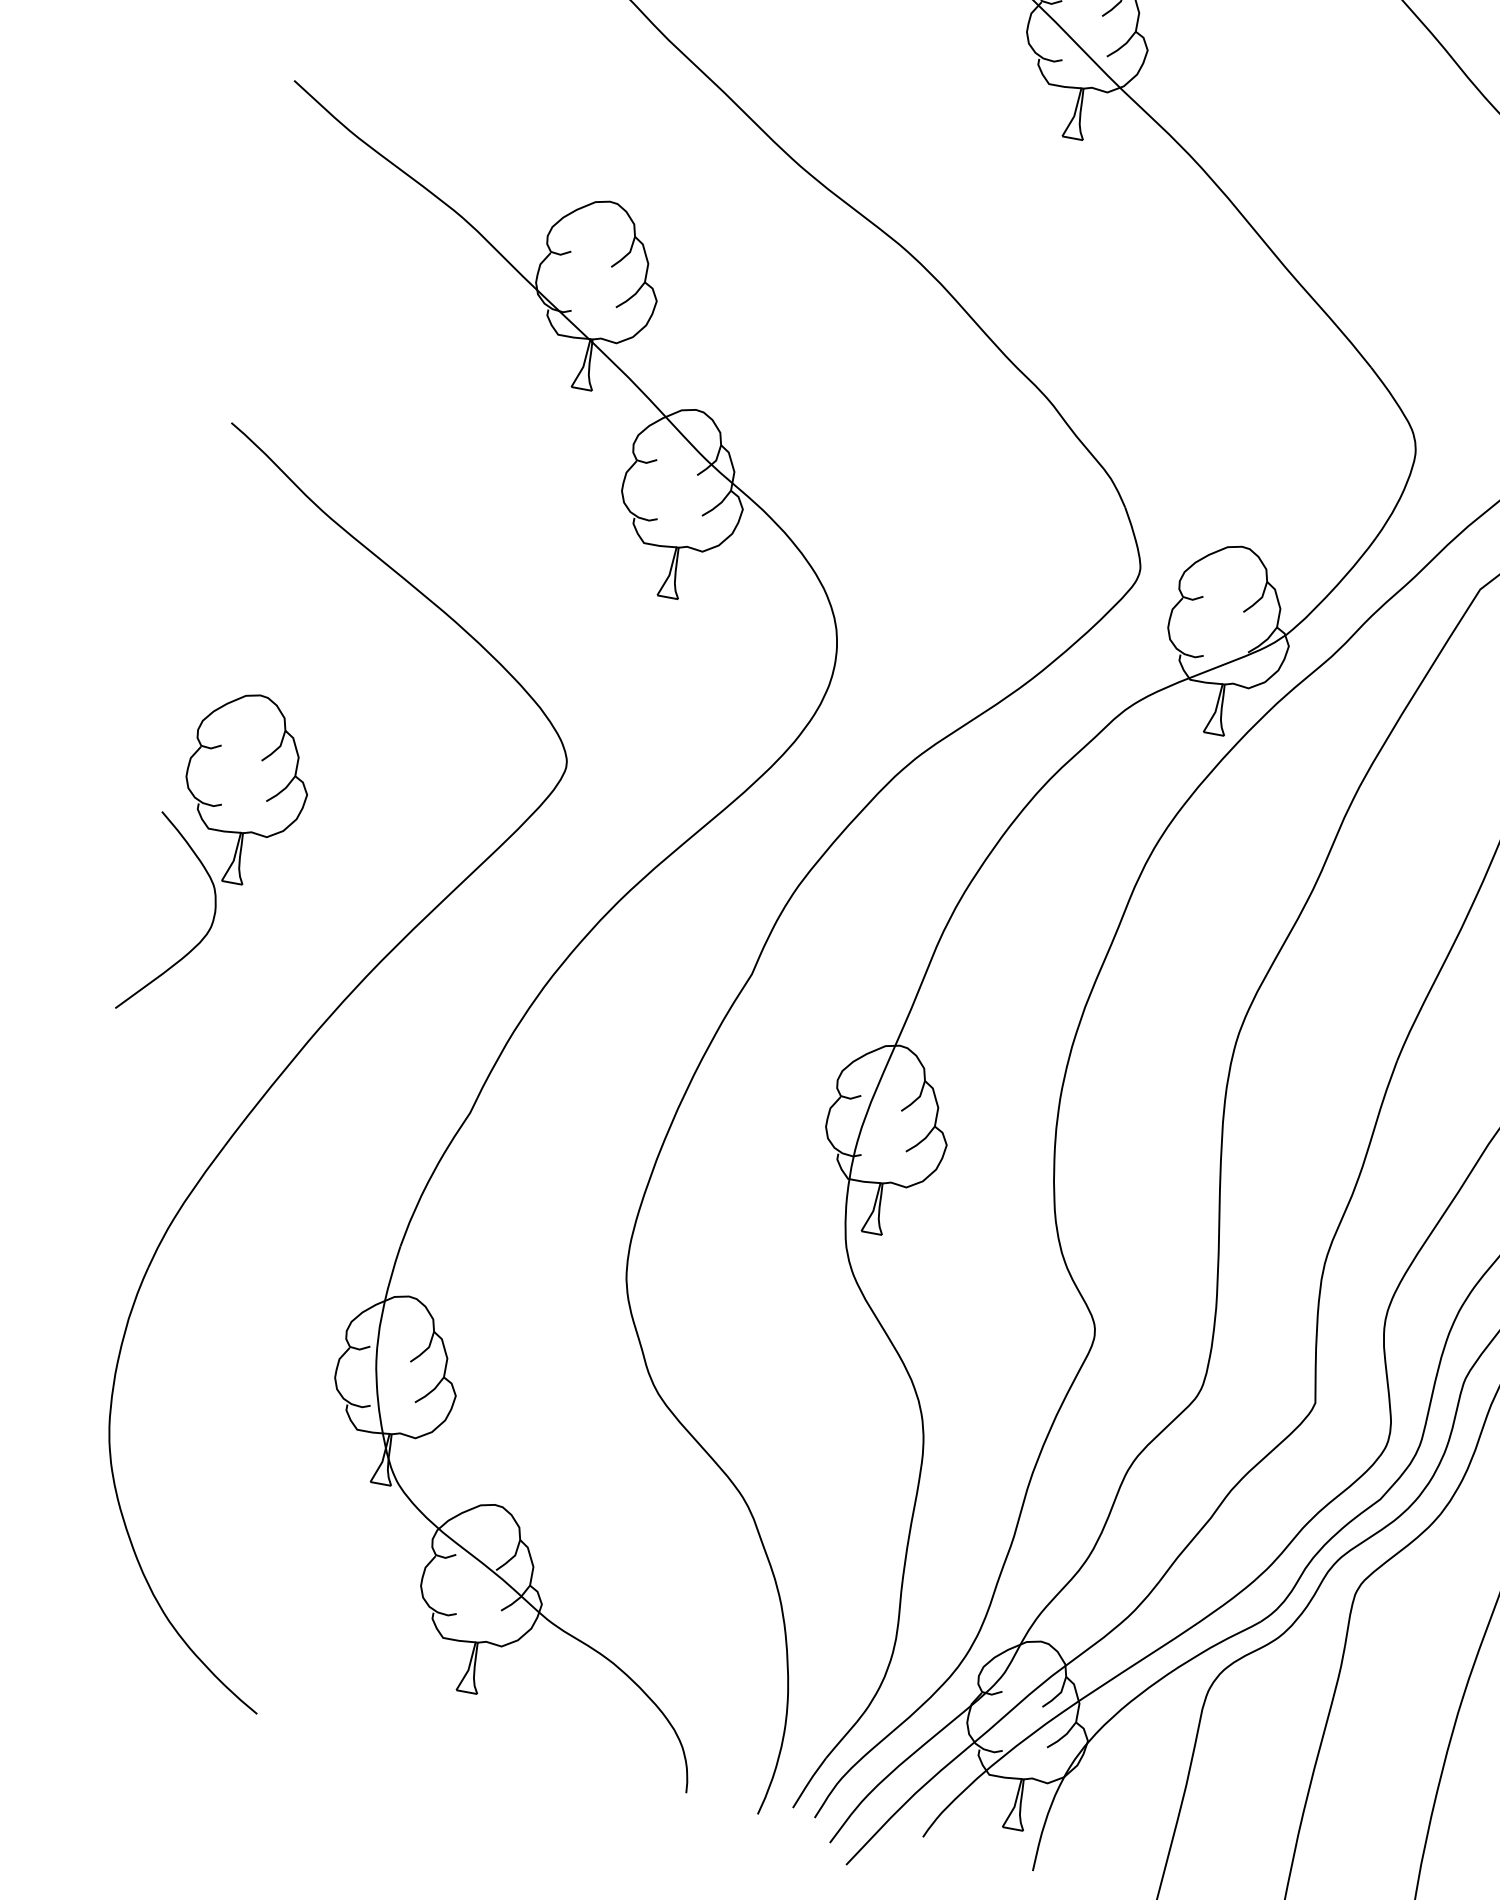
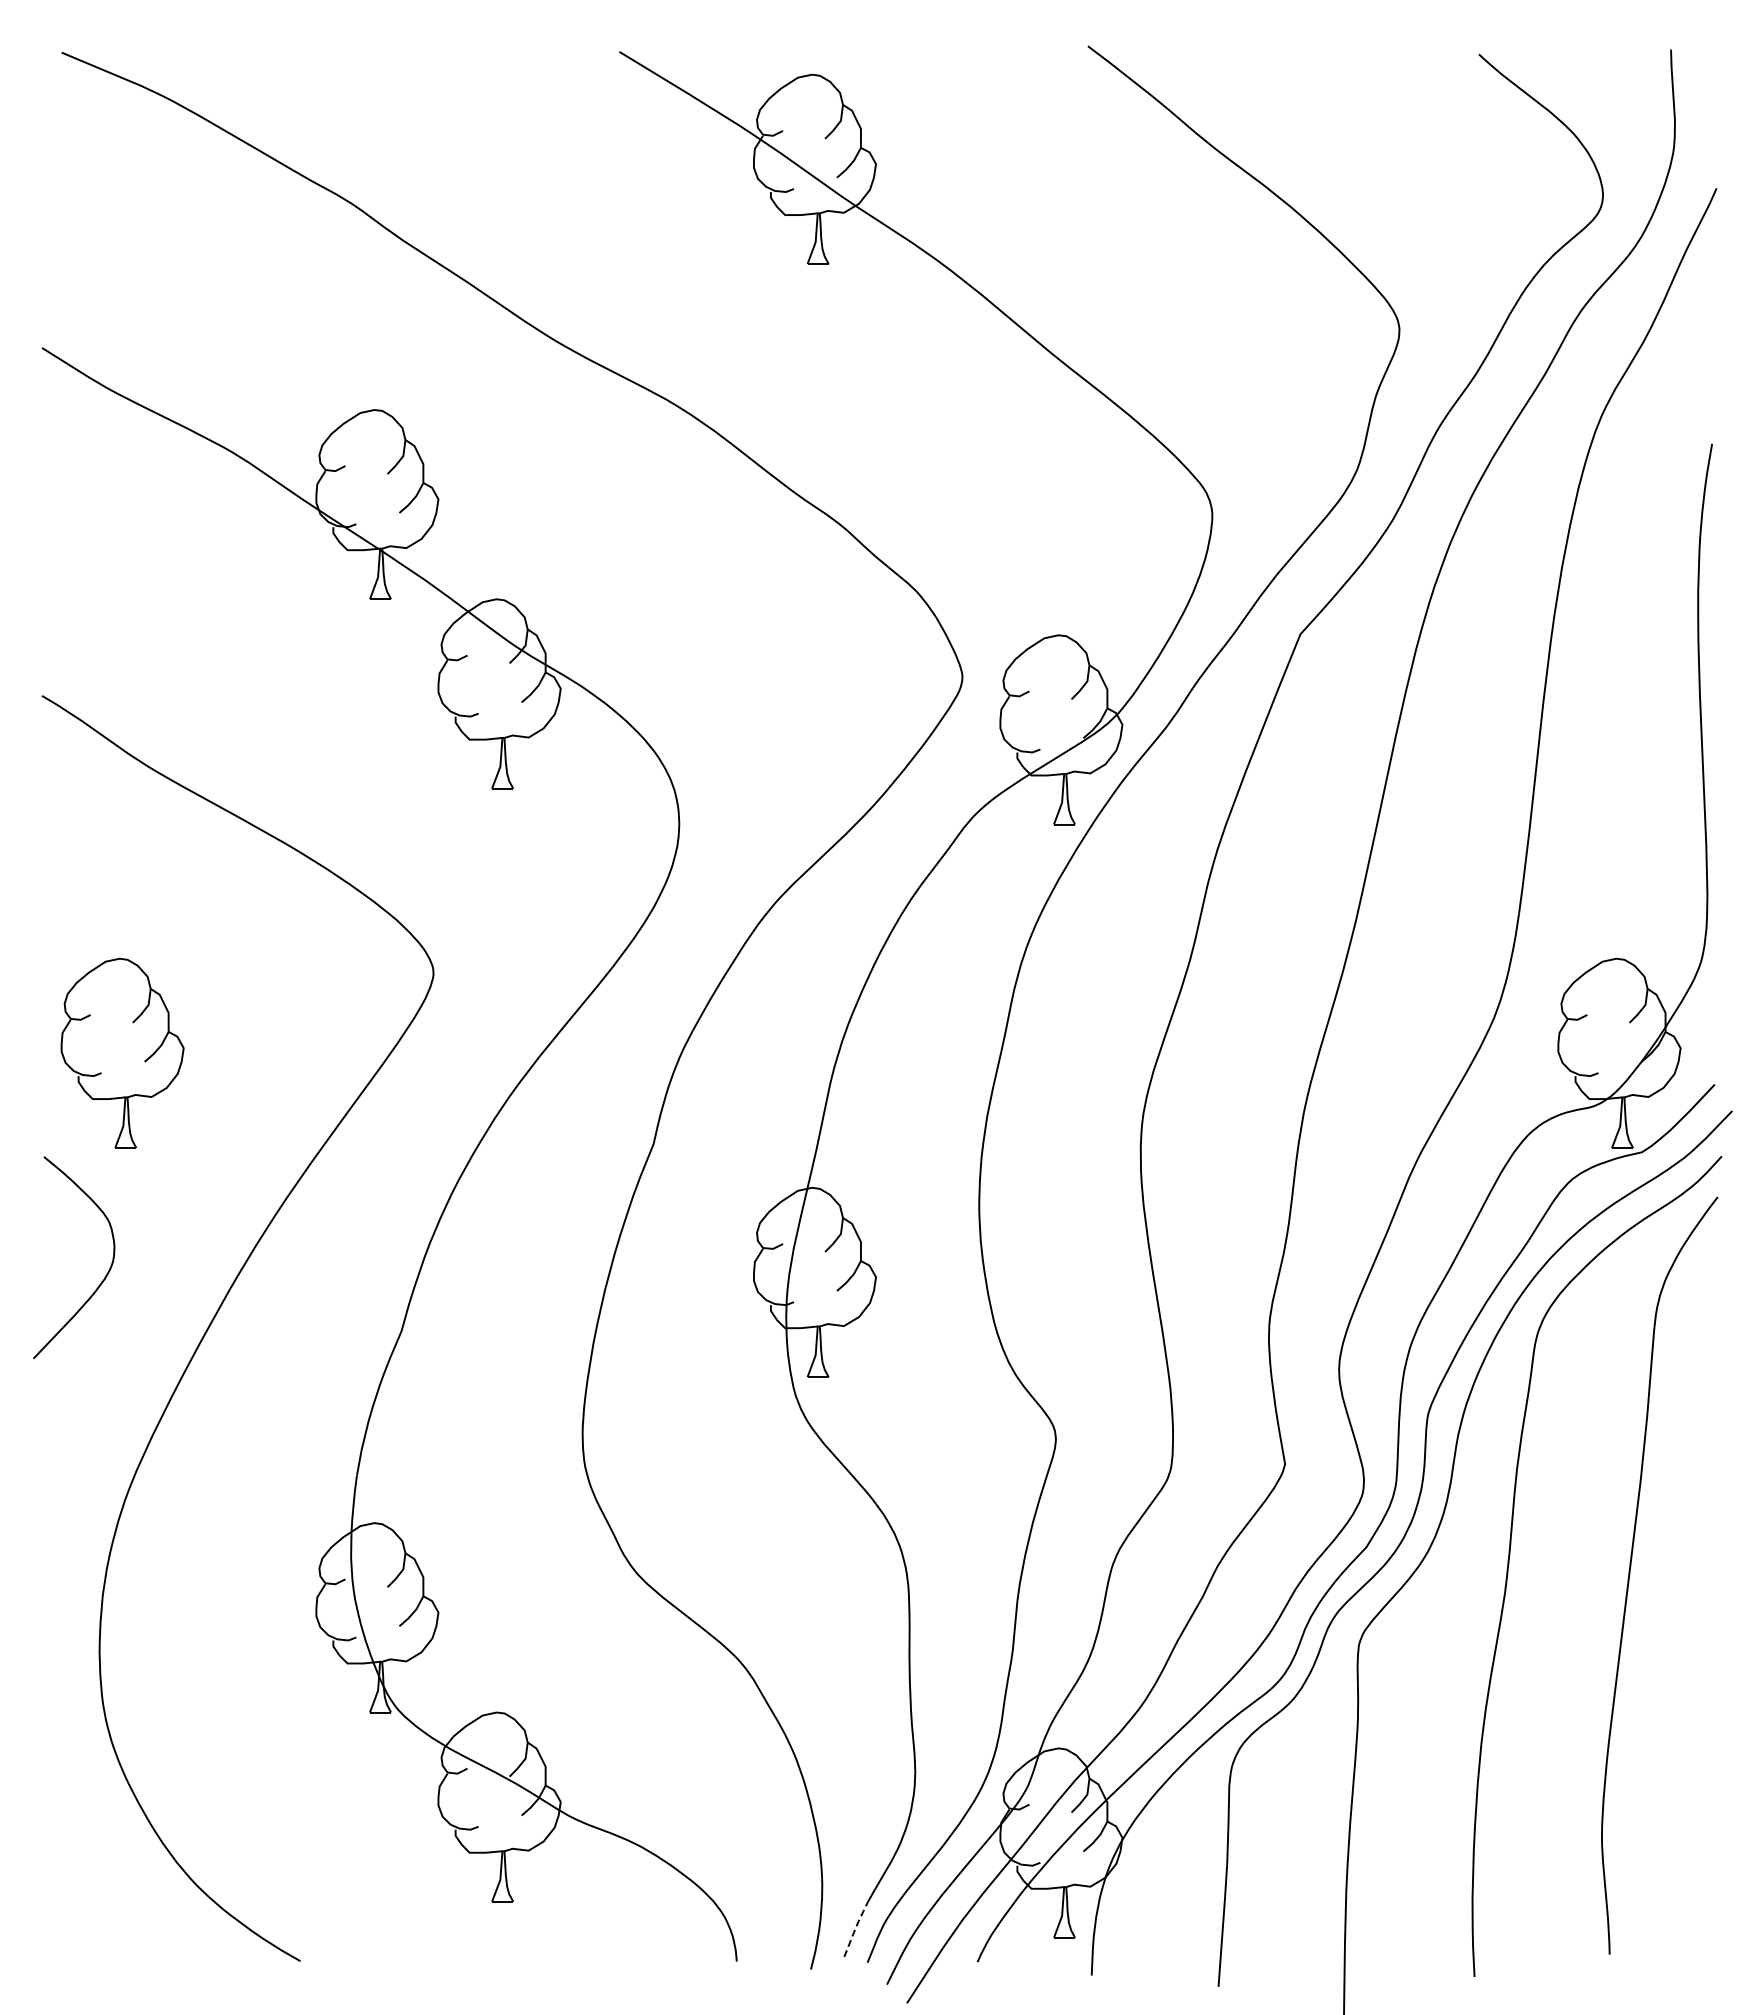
curve: (202, 937) -> (106, 1273), moved
line: (809, 1782) -> (855, 1928), solid -> dashed

